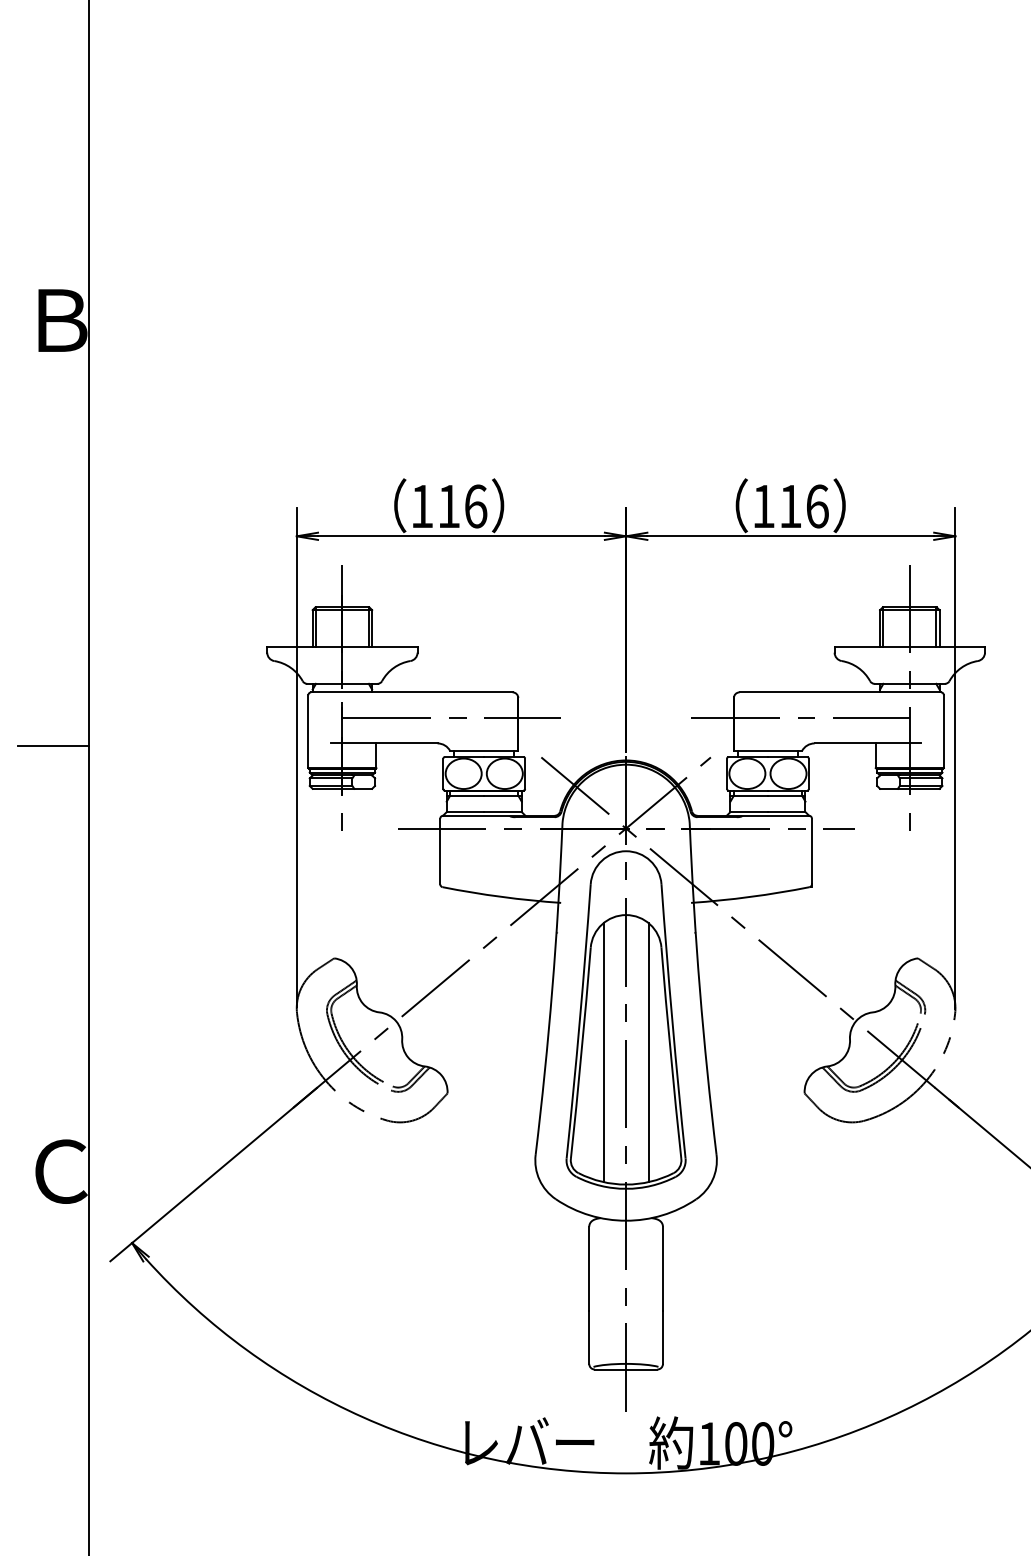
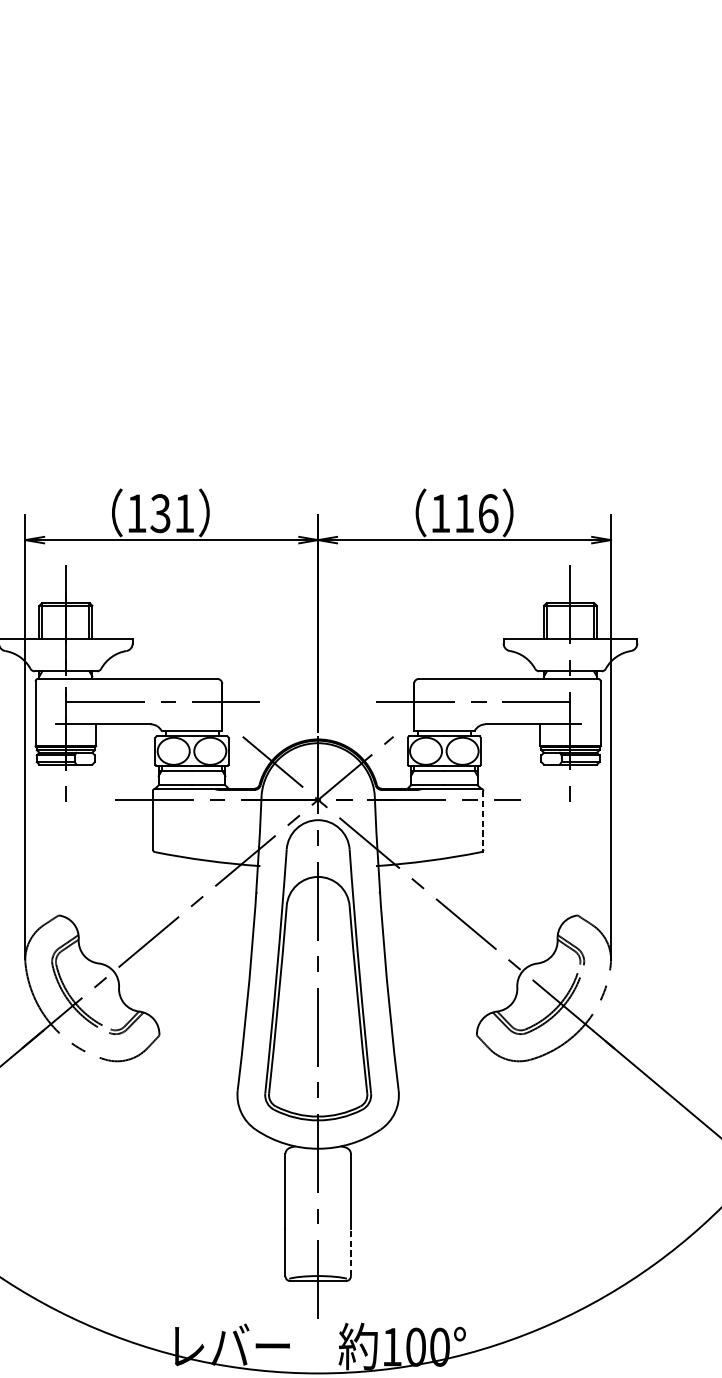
text: (462, 506) -> (172, 513), 116 -> 131
line: (811, 851) -> (483, 820), solid -> dashed
line: (603, 1052) -> (298, 999), removed
line: (648, 1052) -> (338, 999), removed
line: (662, 1337) -> (350, 1252), solid -> dashed

